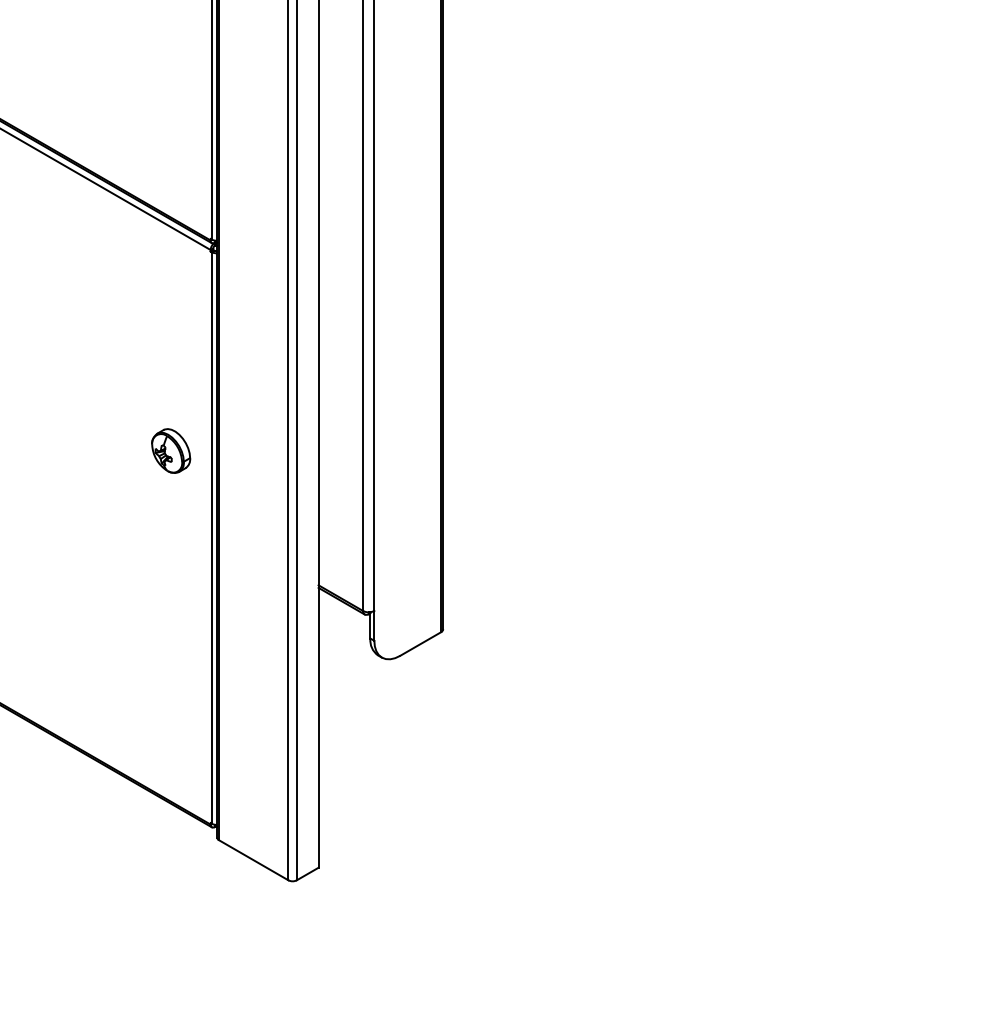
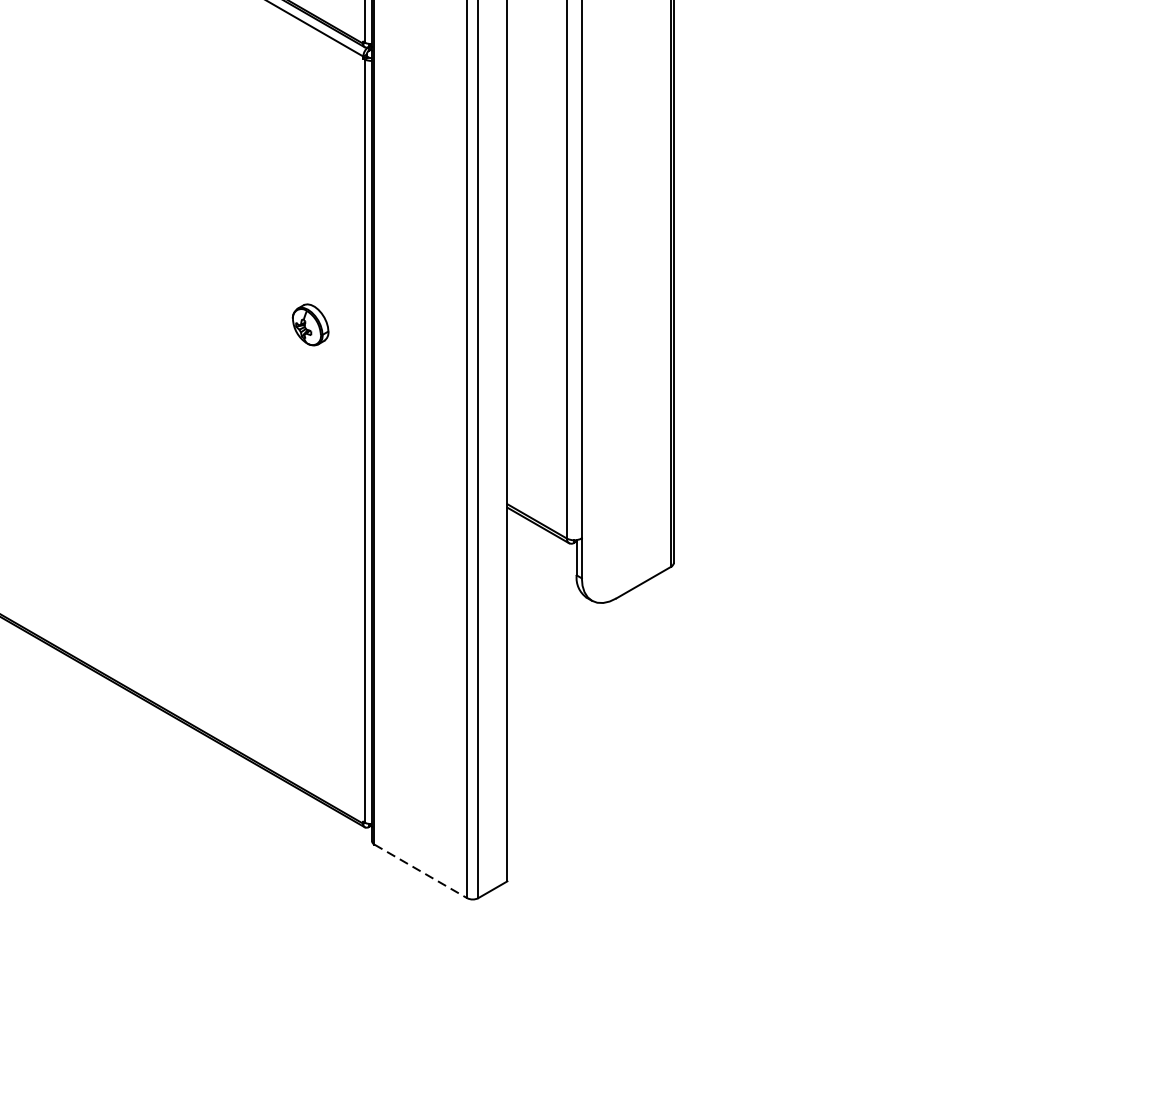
part: (171, 450) -> (311, 324), size x0.7
line: (254, 860) -> (421, 871), solid -> dashed

